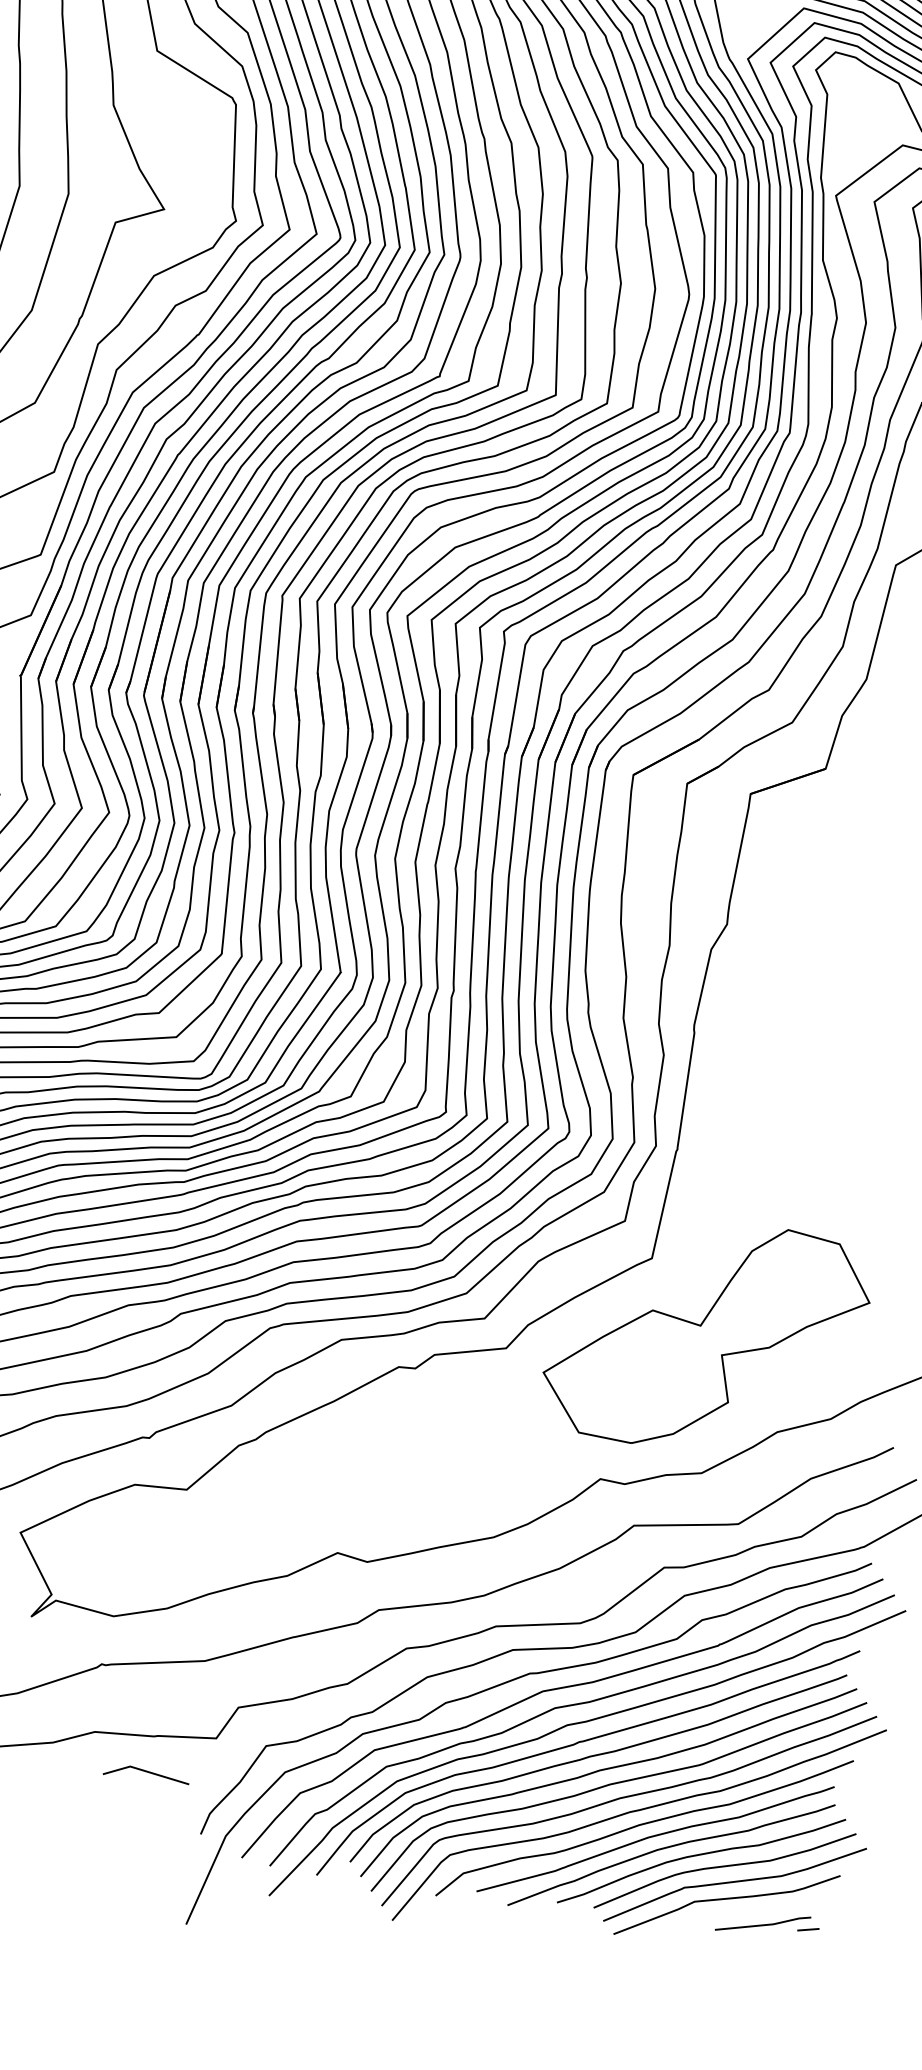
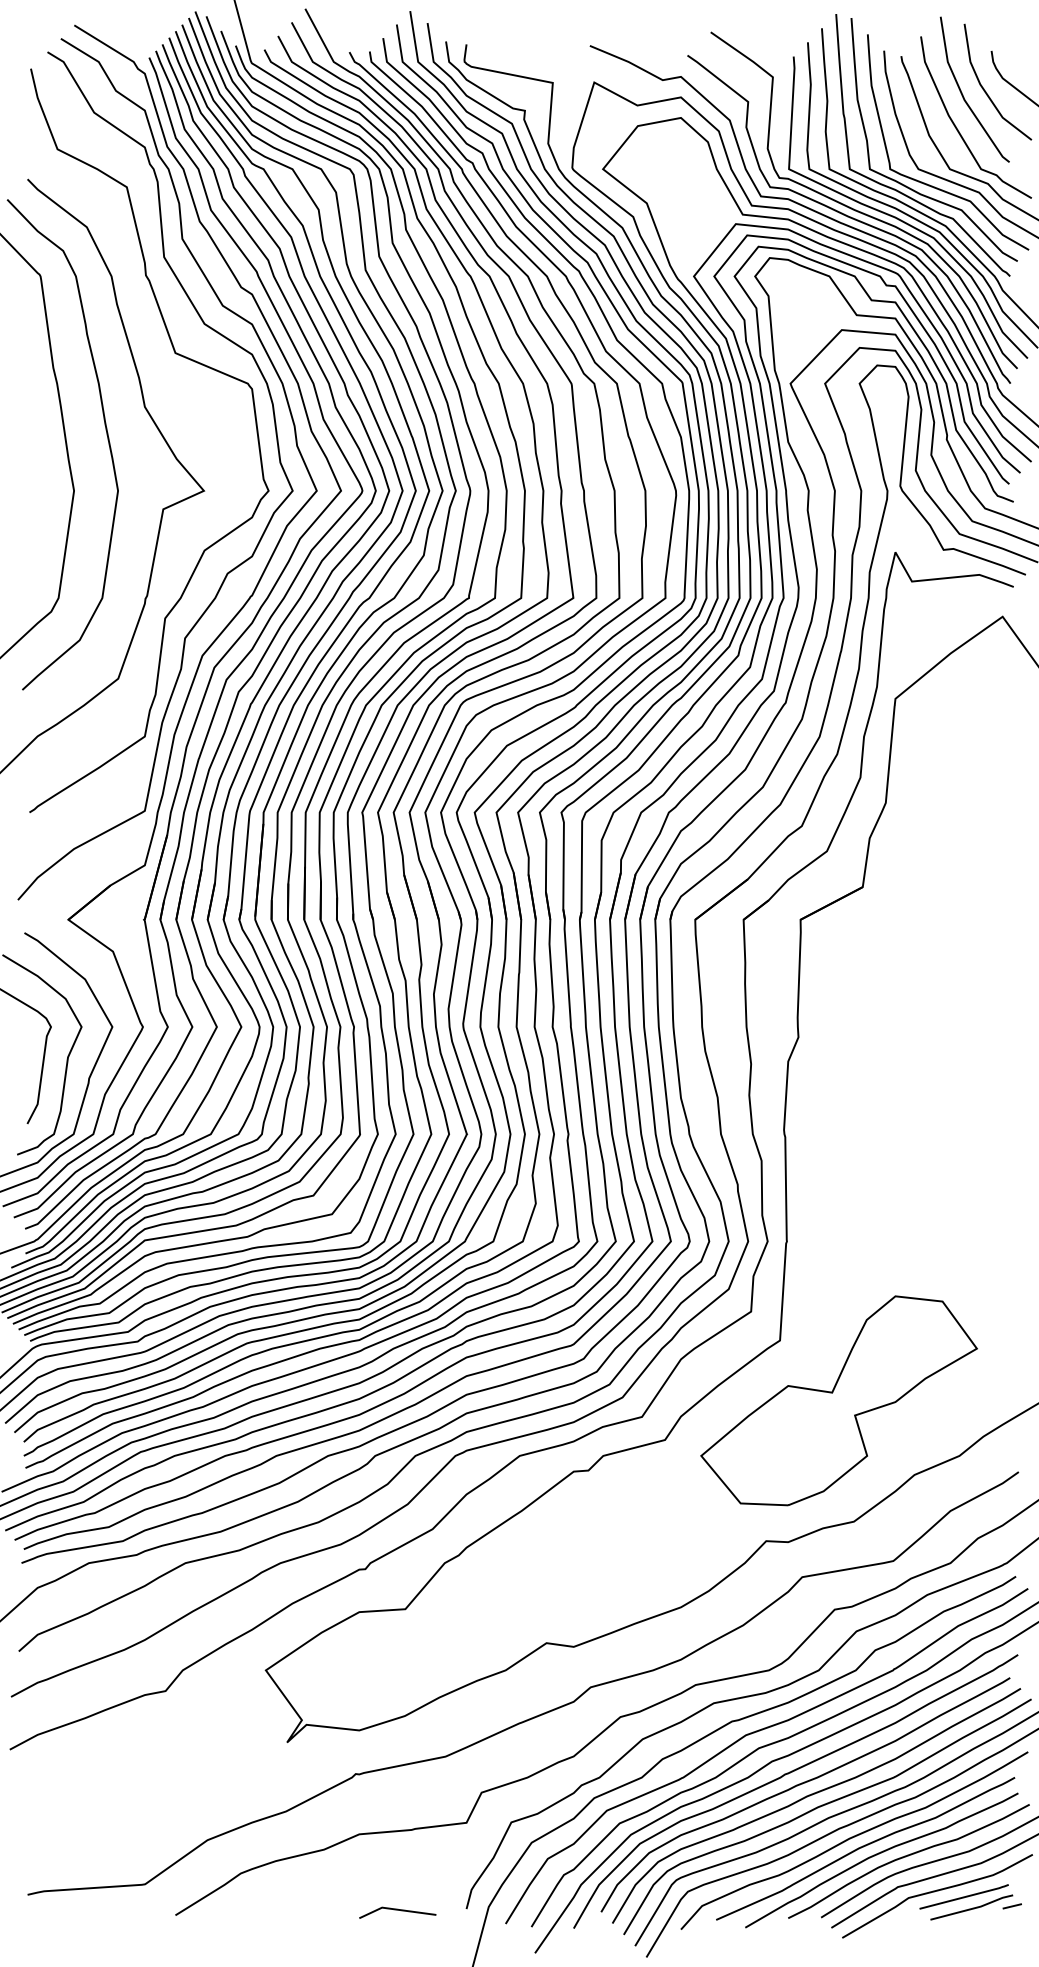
line: (146, 1772) -> (397, 1910), moved
line: (755, 1909) -> (963, 1896), added

